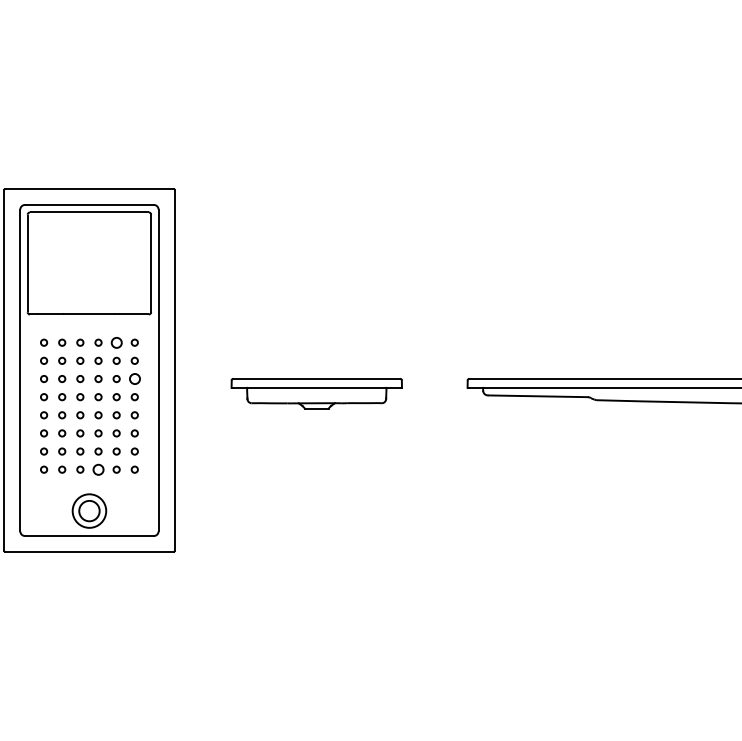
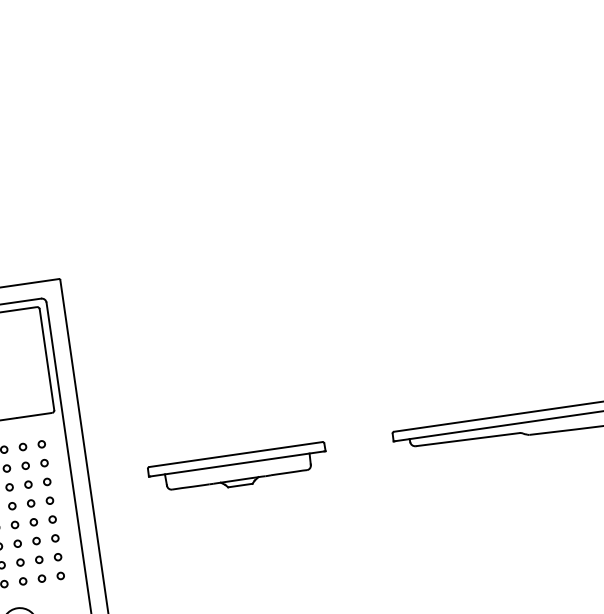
circle: (116, 342) -> (22, 446), size x0.62
circle: (134, 378) -> (46, 481), size x0.62
circle: (98, 469) -> (23, 581), size x0.62

